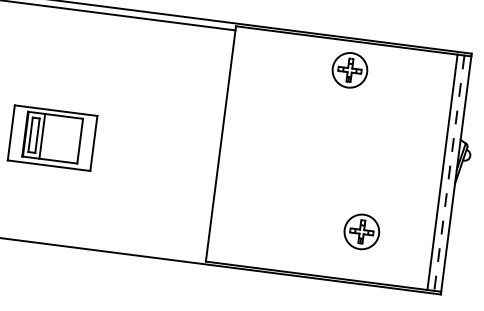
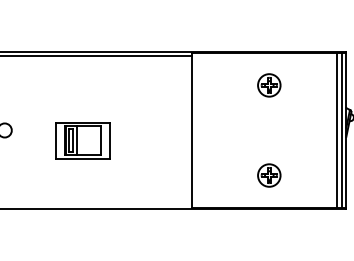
part: (350, 70) -> (269, 85), moved
line: (448, 173) -> (341, 130), dashed -> solid
part: (362, 231) -> (269, 175), moved

